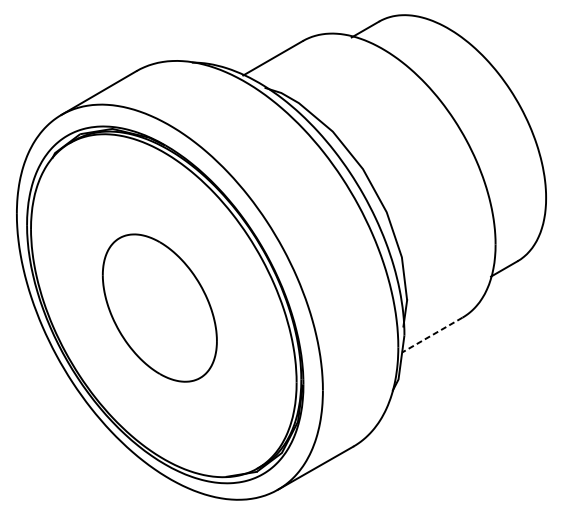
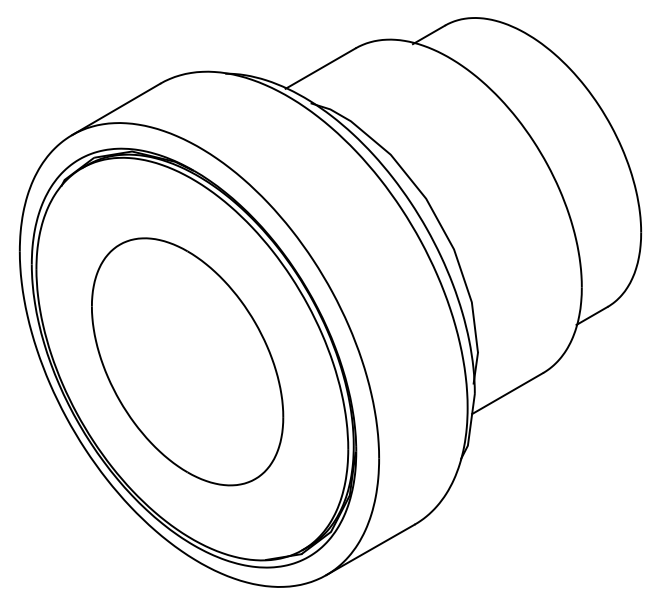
part: (159, 307) -> (187, 361), size x1.43
line: (432, 335) -> (507, 393), dashed -> solid

